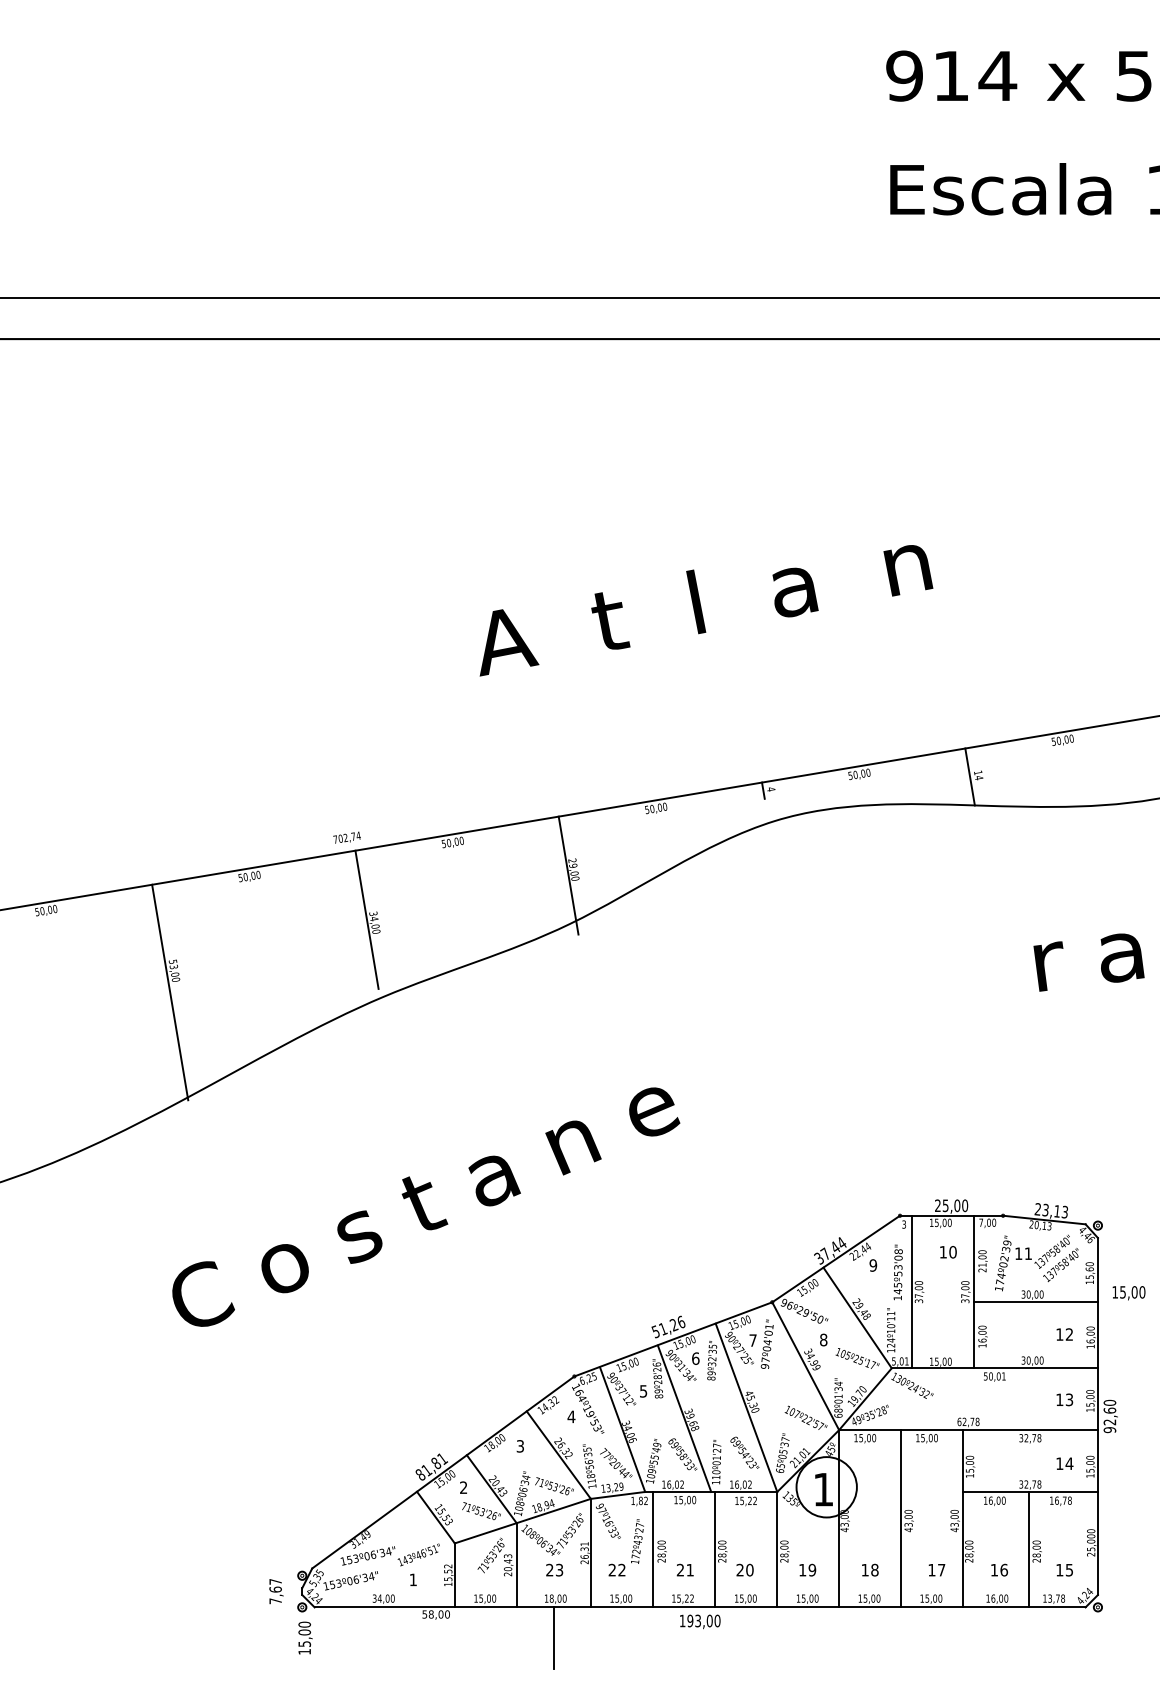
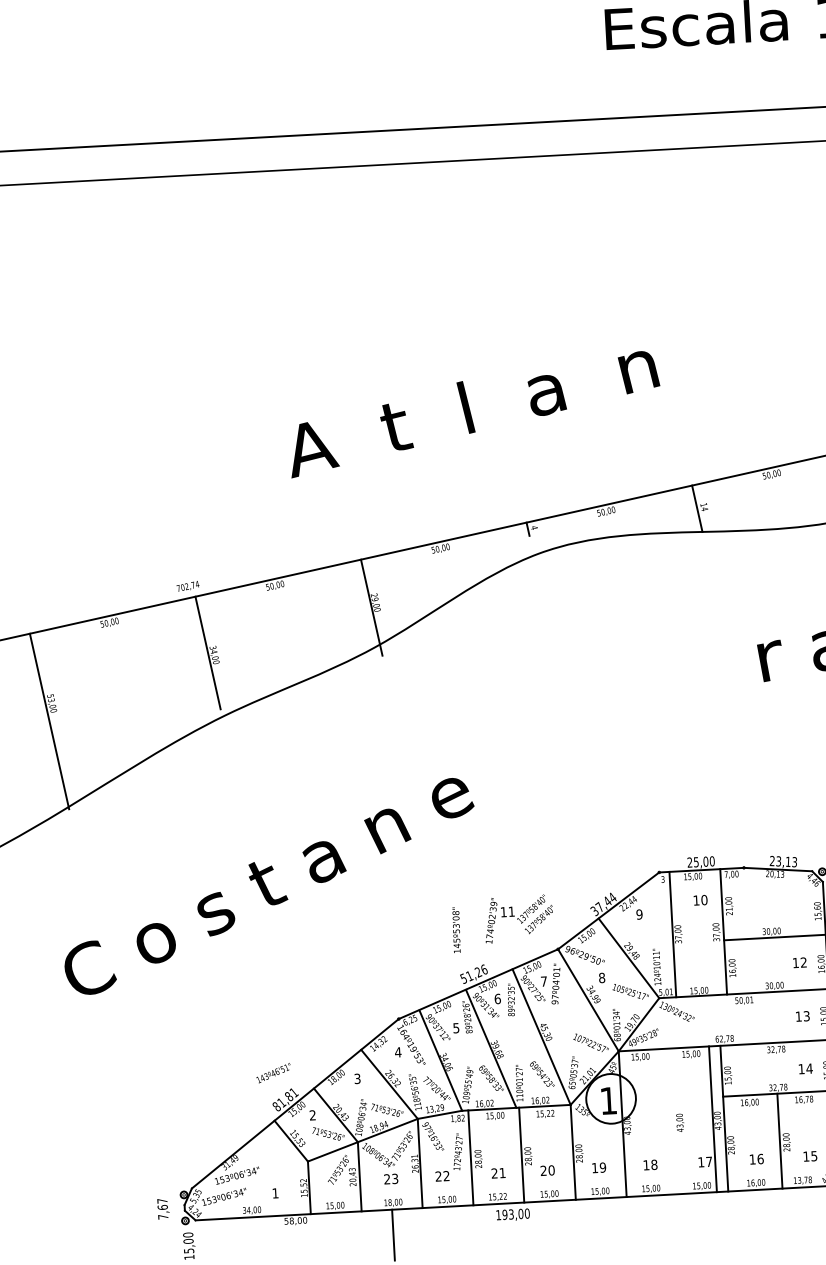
text: (706, 610) -> (474, 414), moved
text: (1036, 1262) -> (518, 918), moved
text: (897, 1272) -> (455, 930), moved
line: (900, 1518) -> (712, 1119), moved
text: (418, 1554) -> (273, 1072), moved

